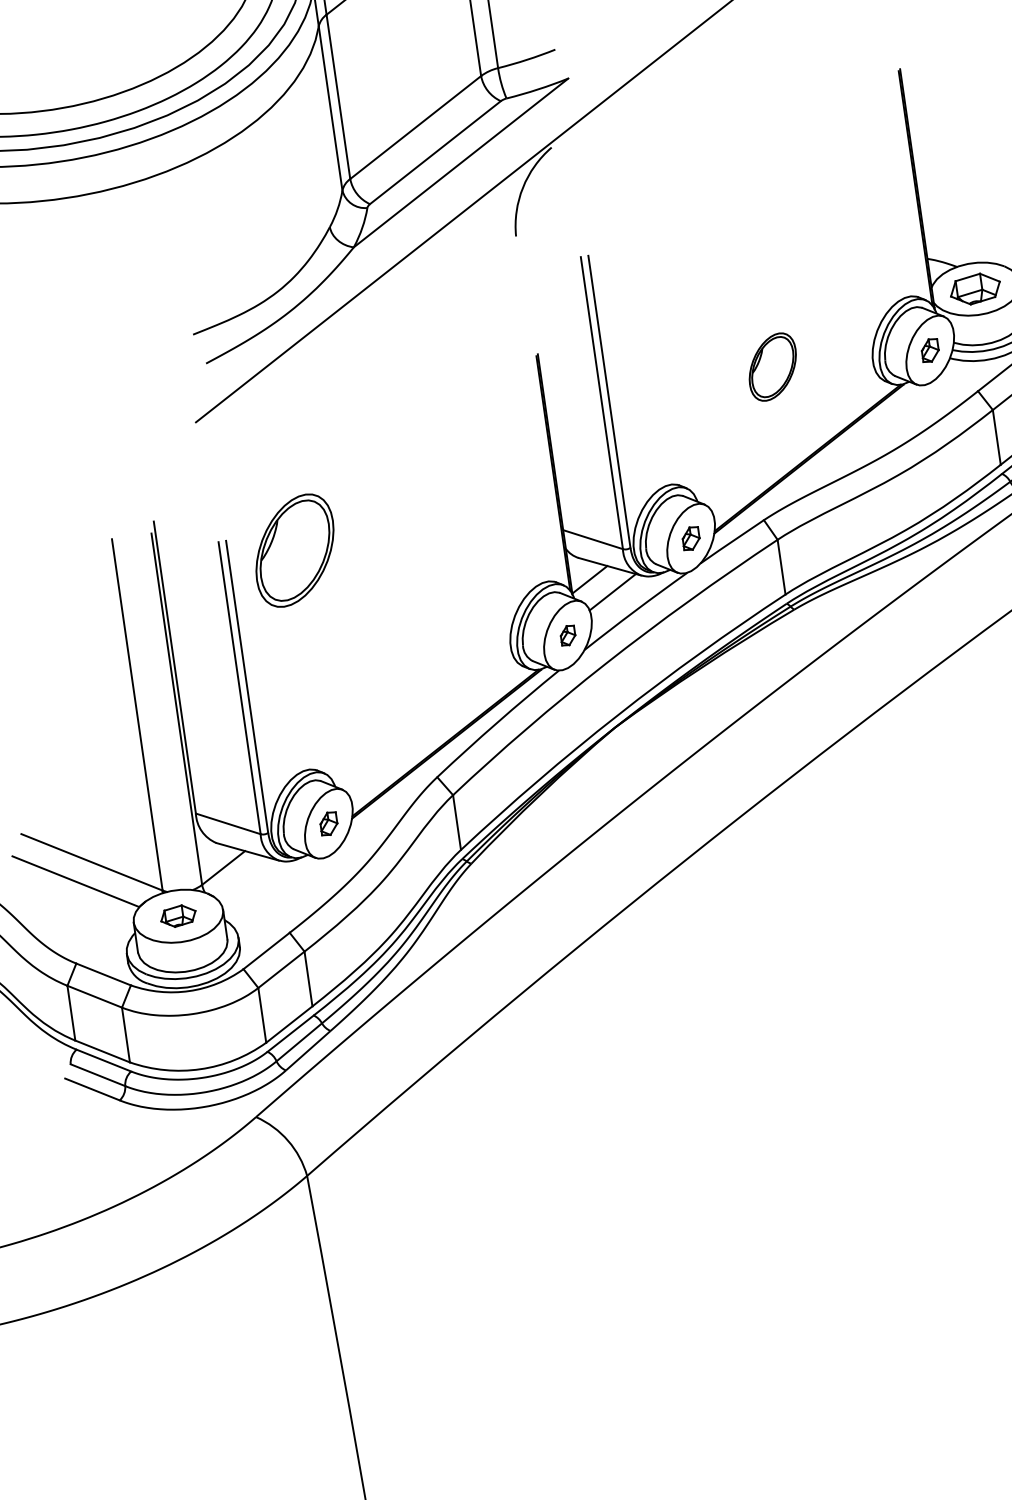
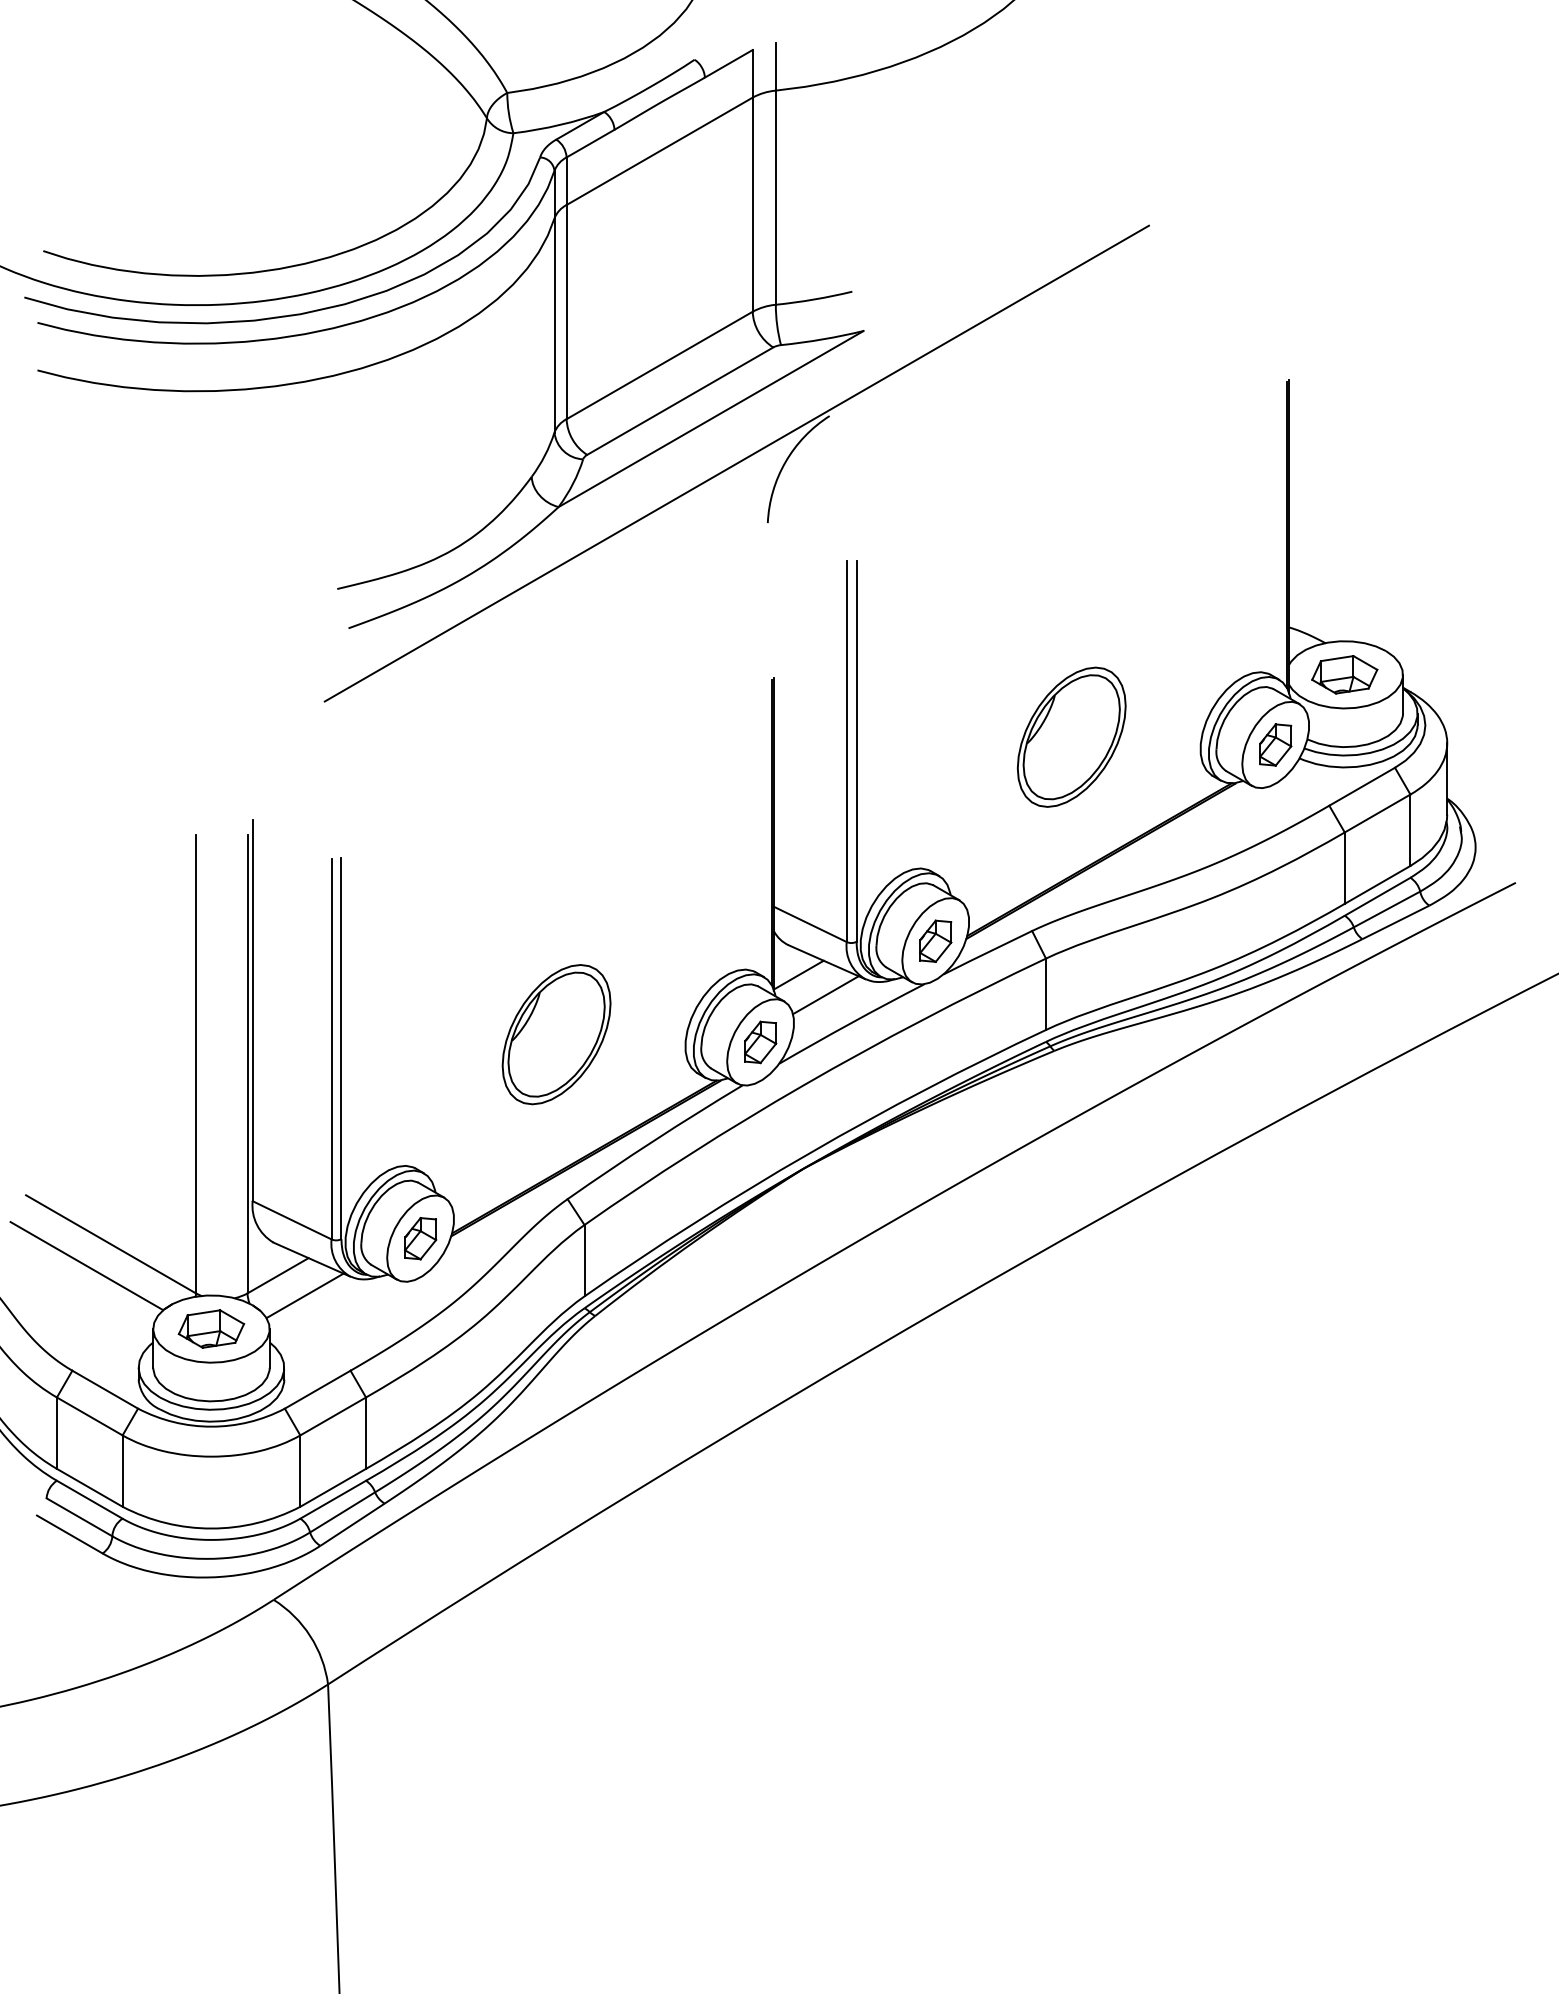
part: (930, 350) -> (1275, 744), size x1.43
part: (772, 366) -> (1071, 736), size x1.67
part: (690, 538) -> (935, 940), size x1.43
part: (294, 550) -> (556, 1034), moved
part: (567, 635) -> (760, 1042), size x1.67
part: (328, 823) -> (420, 1238), size x1.43
line: (246, 880) -> (304, 1295), added
part: (178, 915) -> (211, 1328), size x1.43

